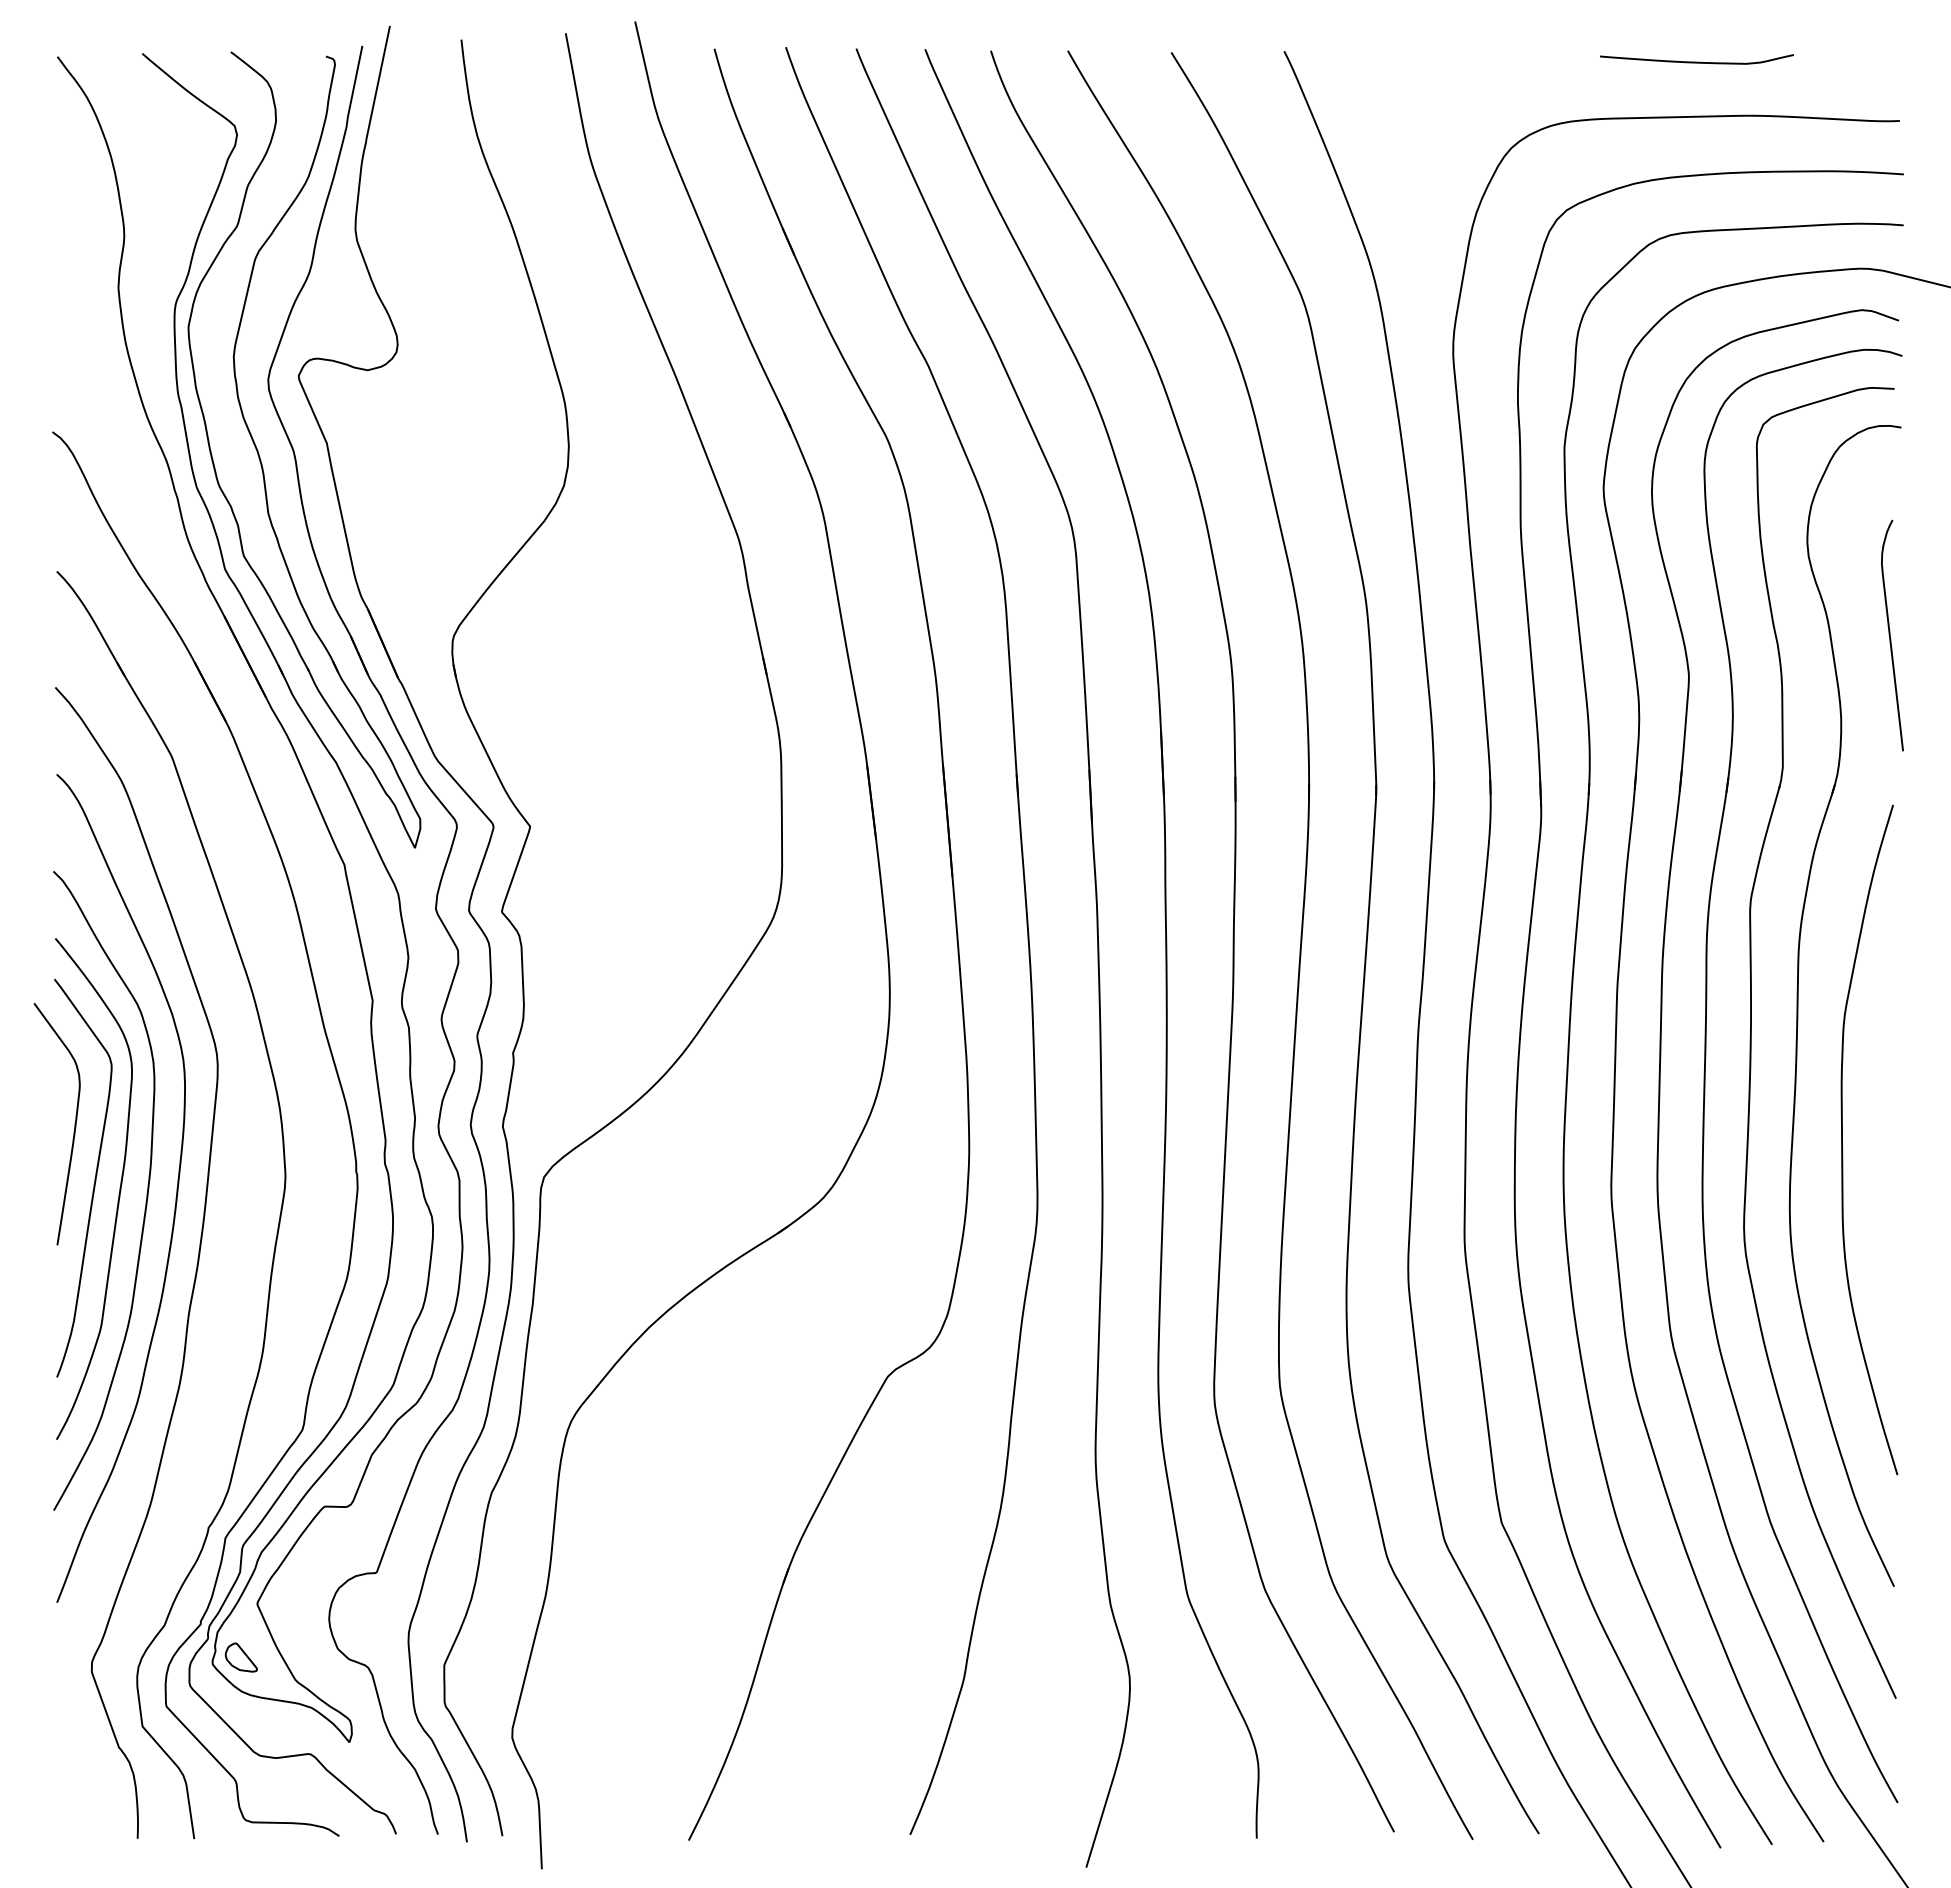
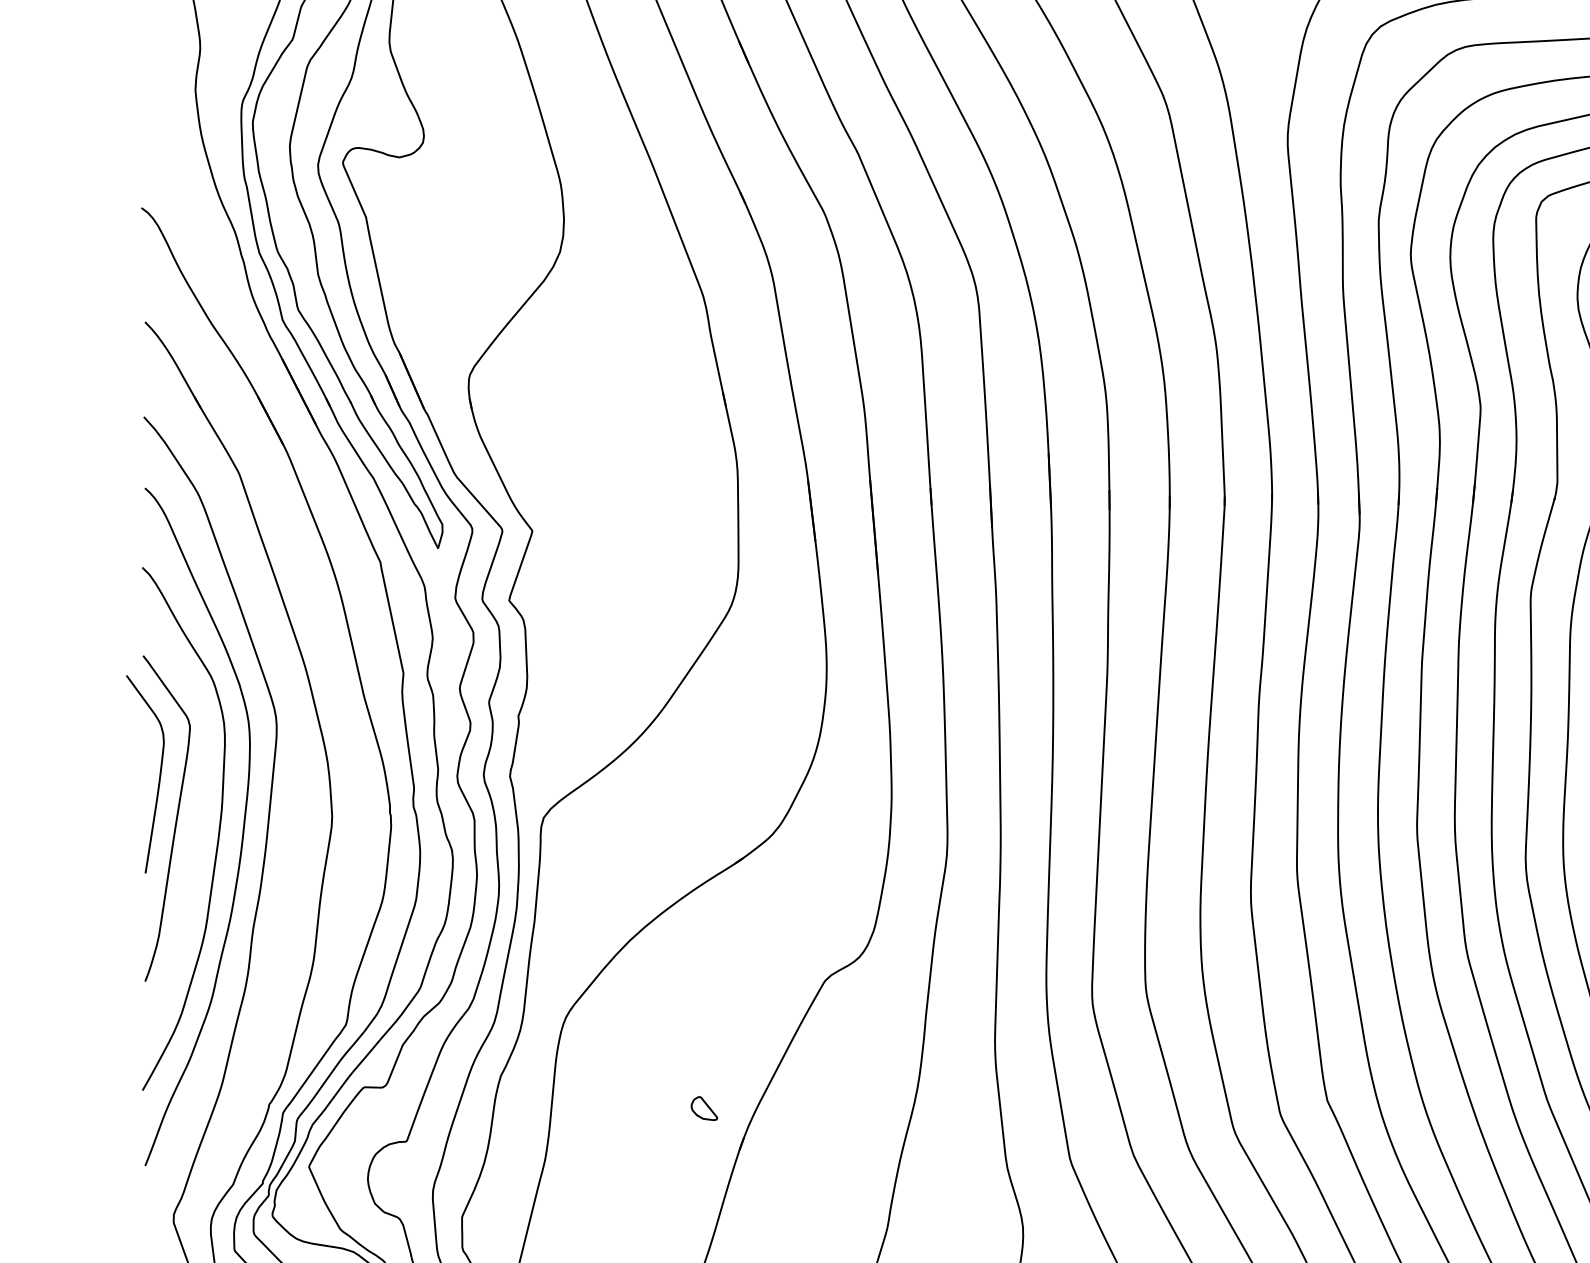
curve: (118, 1194) -> (195, 831), removed
part: (240, 1657) -> (703, 1108), moved

